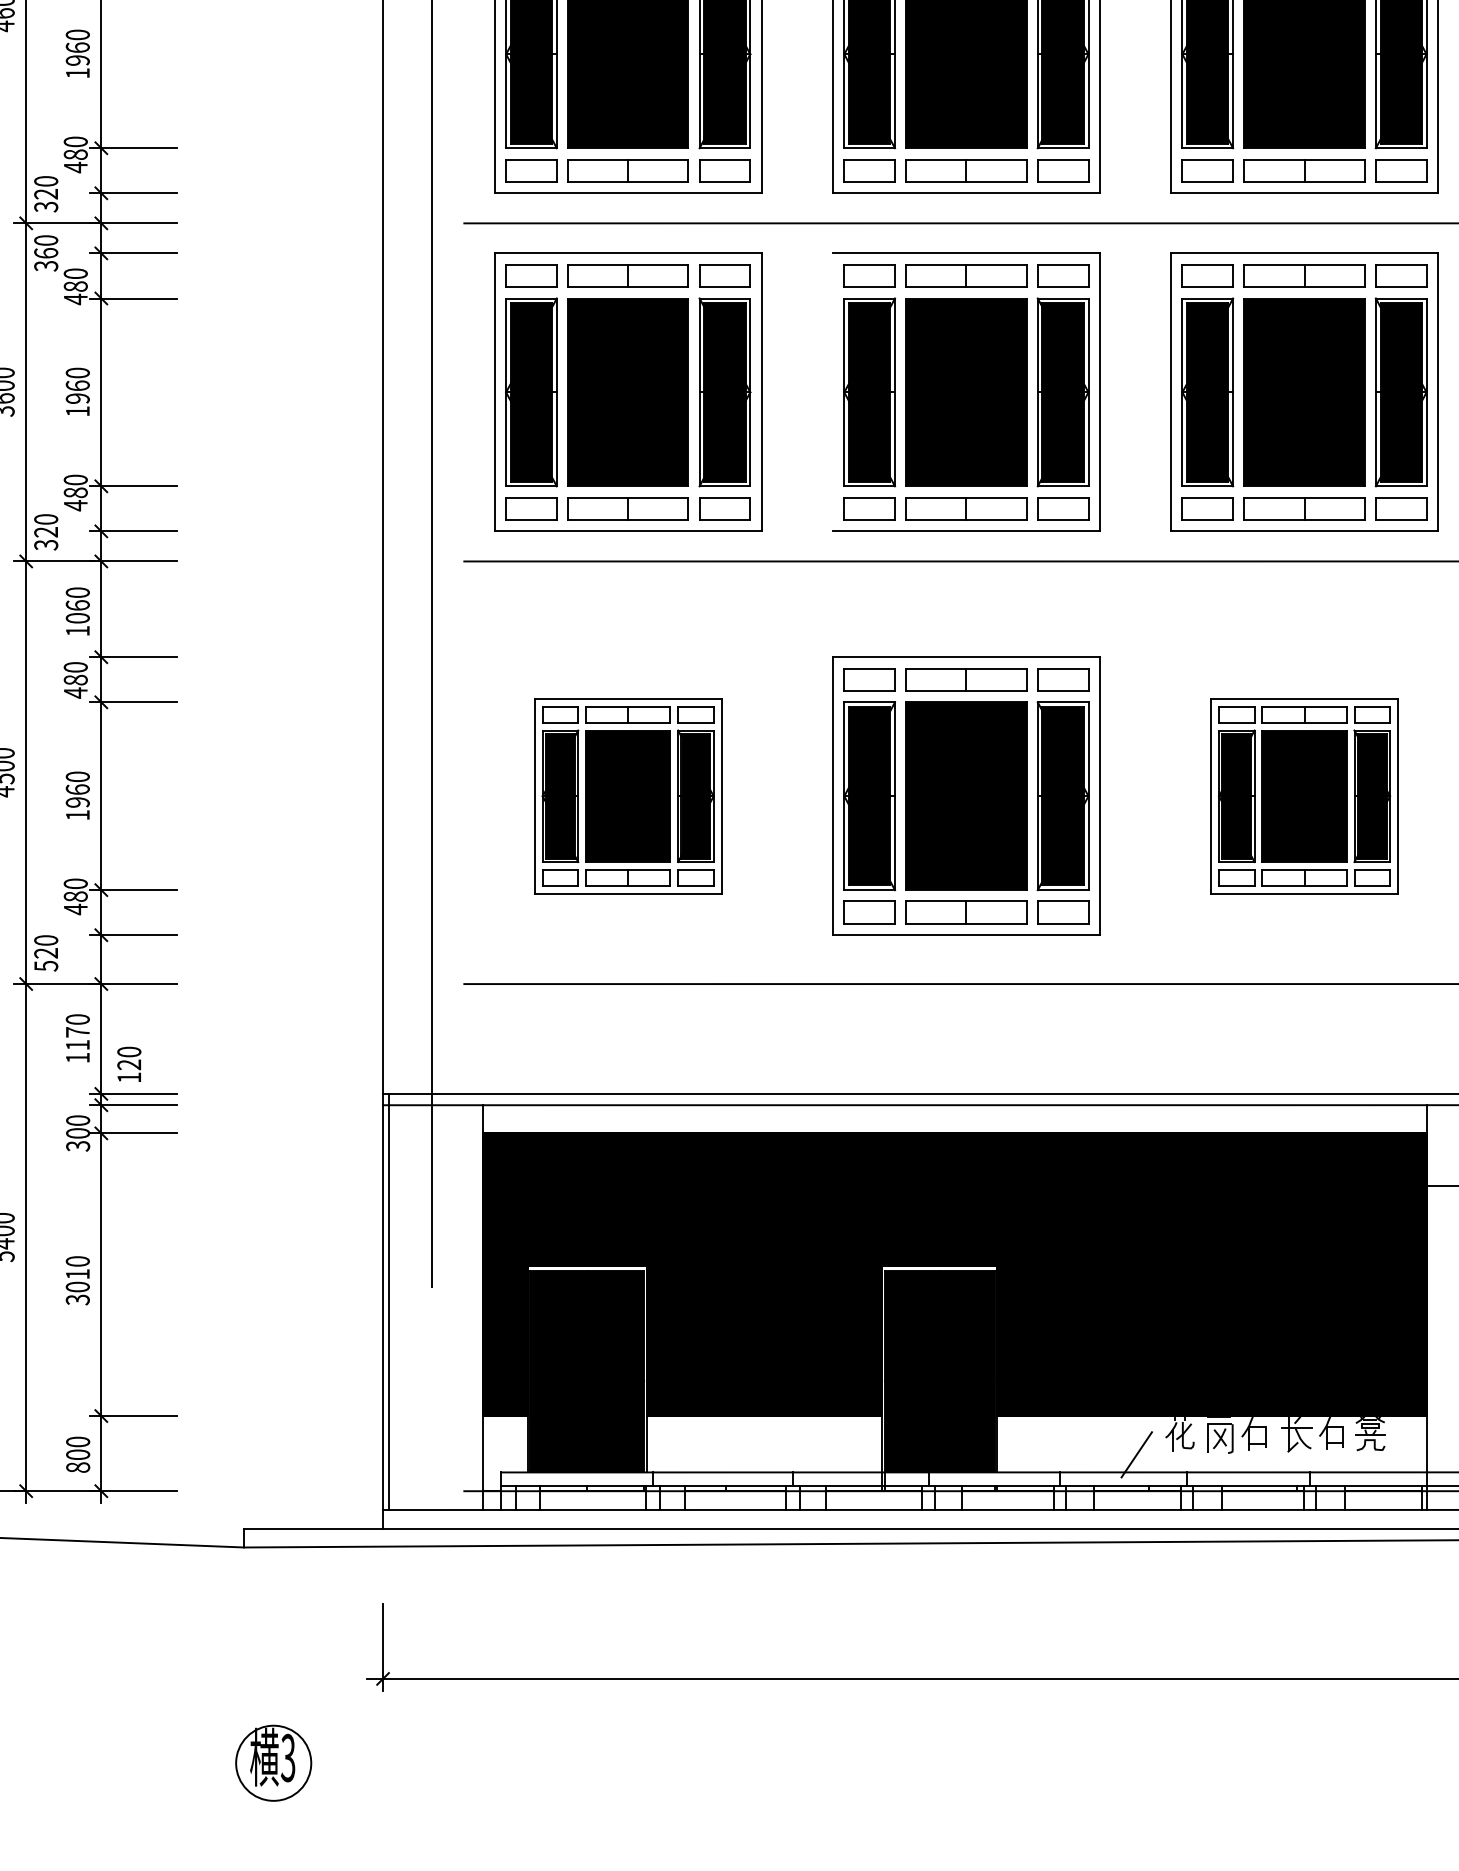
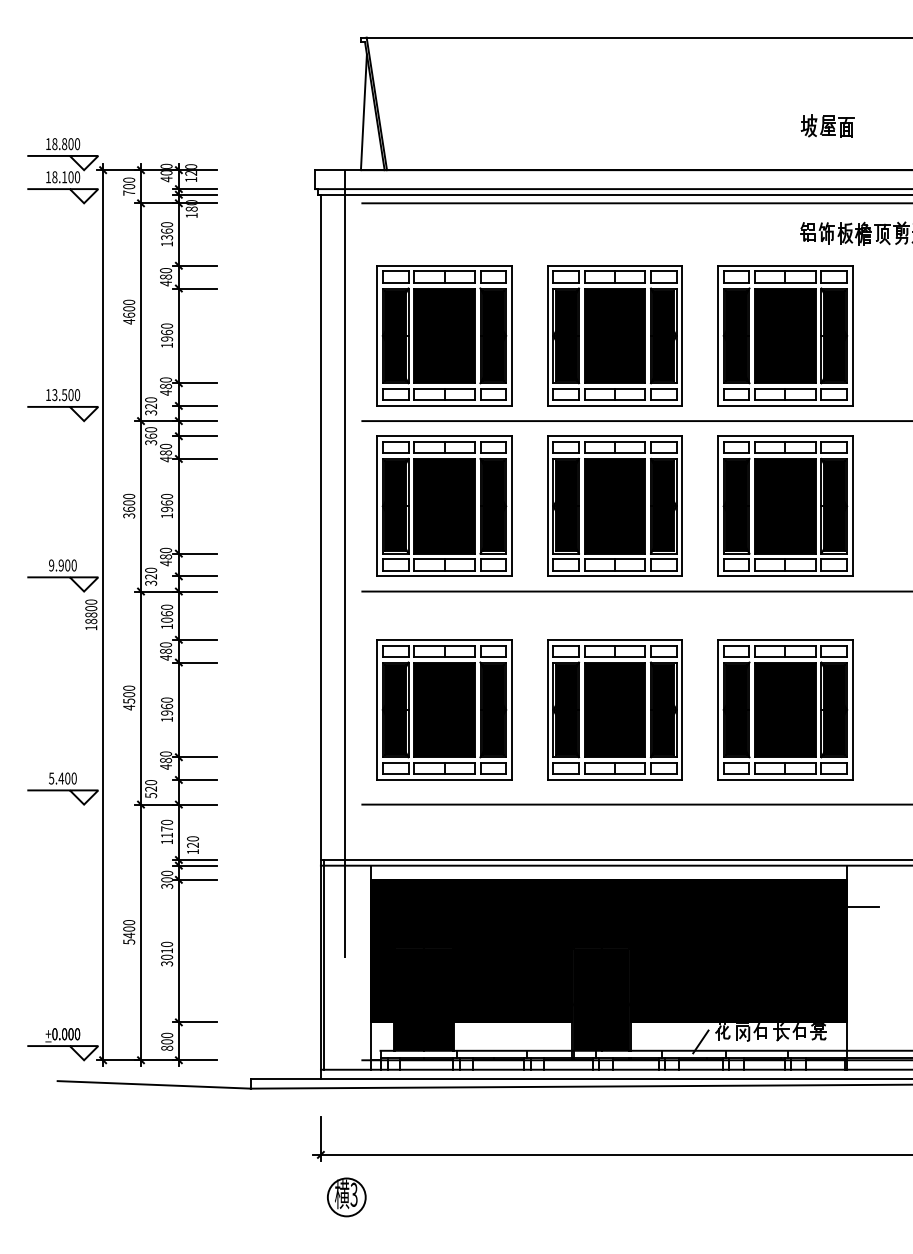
line: (832, 392) -> (547, 506), added
part: (628, 795) -> (444, 709), size x1.43
part: (1304, 795) -> (785, 709), size x1.43
part: (273, 1763) -> (346, 1197), moved

